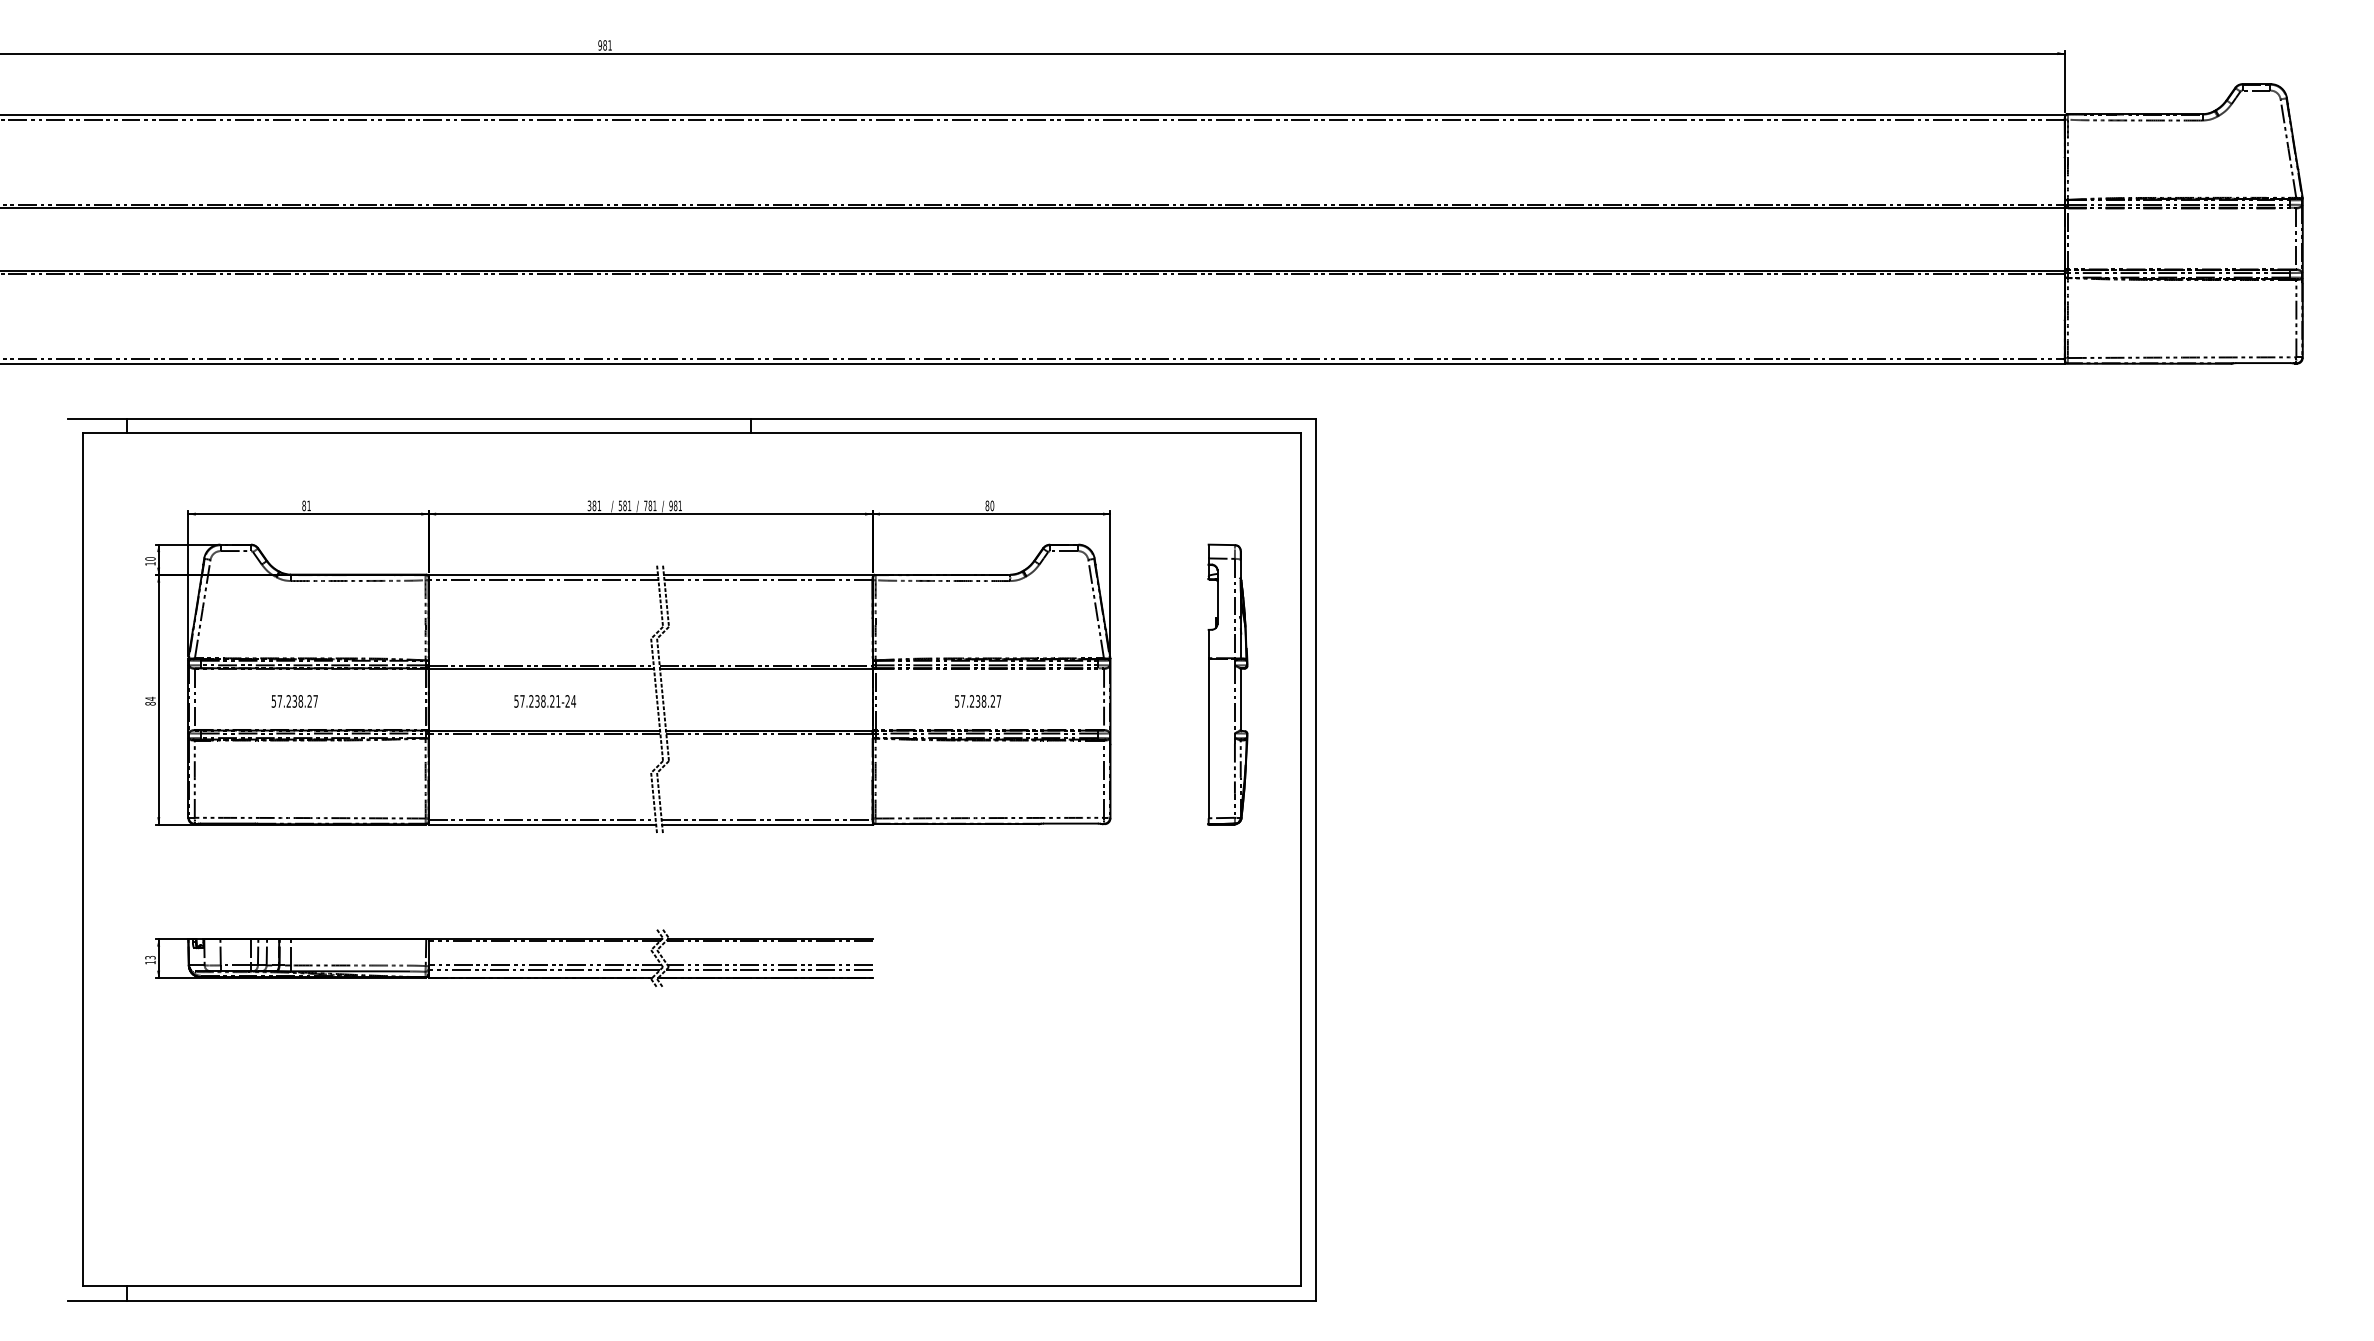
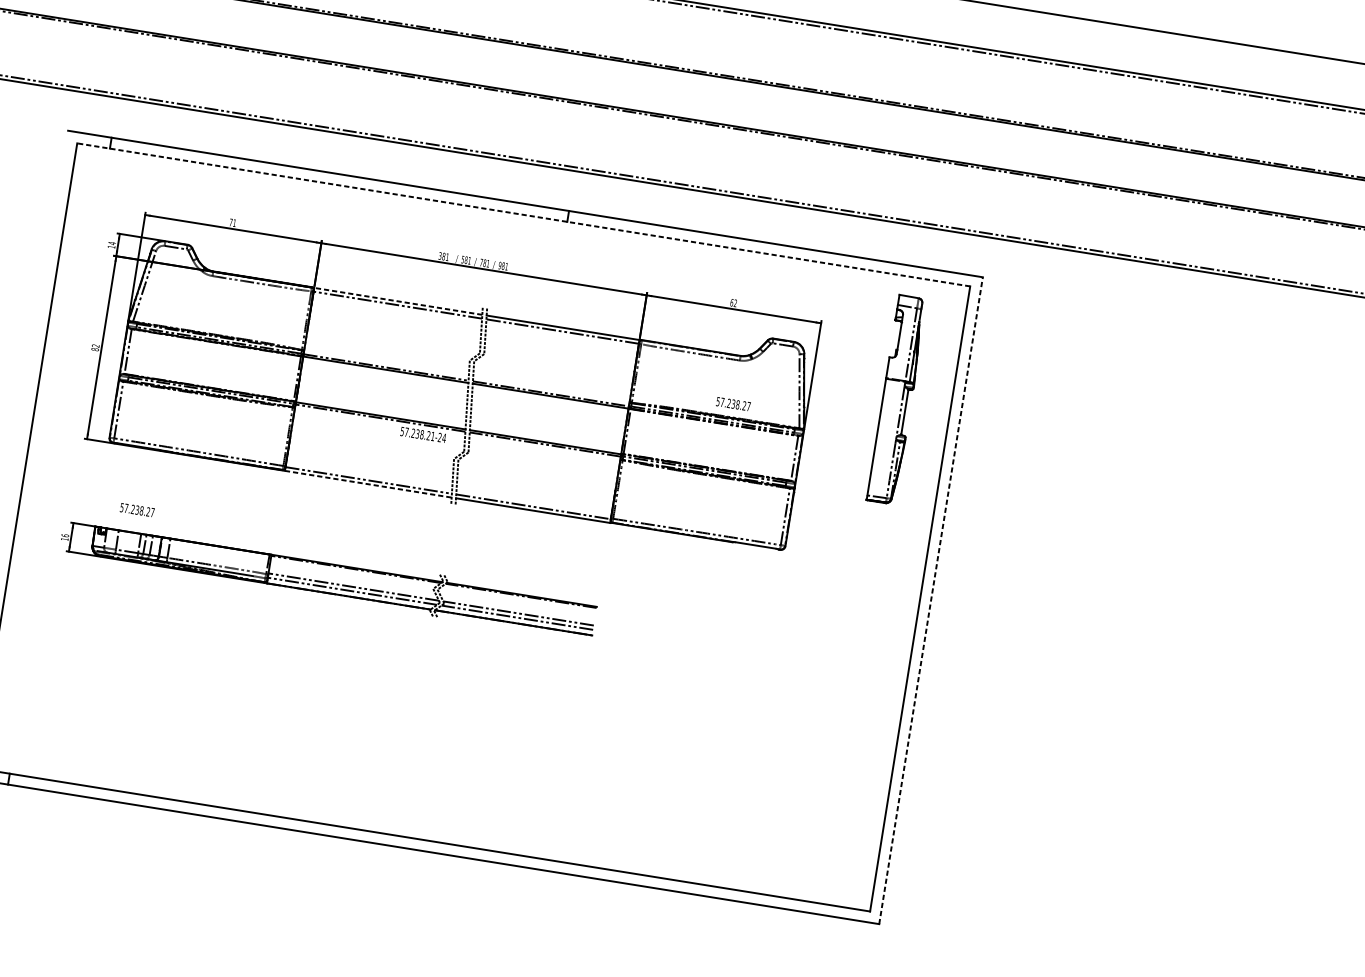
line: (691, 433) -> (523, 214), solid -> dashed
text: (303, 505) -> (230, 222), 81 -> 71
text: (989, 505) -> (733, 302), 80 -> 62
text: (150, 558) -> (112, 243), 10 -> 14
line: (543, 575) -> (398, 301), solid -> dashed
part: (1227, 684) -> (896, 399), moved
text: (150, 698) -> (95, 345), 84 -> 82
text: (294, 701) -> (137, 510), moved
text: (545, 701) -> (423, 435), moved
text: (978, 701) -> (733, 404), moved
line: (542, 824) -> (368, 484), solid -> dashed
line: (1315, 859) -> (930, 600), solid -> dashed
text: (150, 957) -> (65, 535), 13 -> 16

